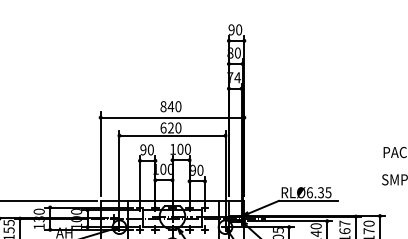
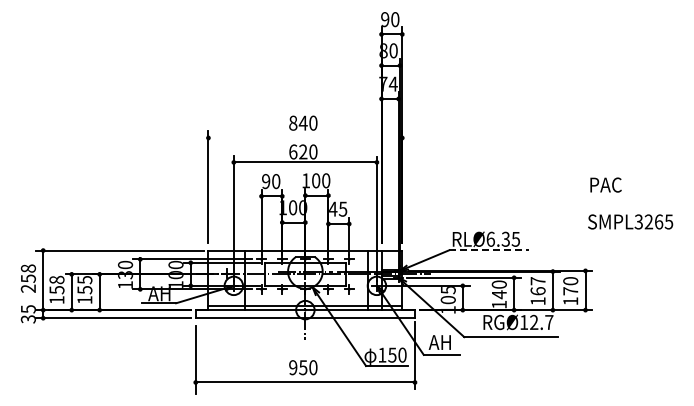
line: (171, 118) -> (304, 138), removed
text: (197, 169) -> (338, 208), 90 -> 45
line: (308, 200) -> (488, 250), solid -> dashed

